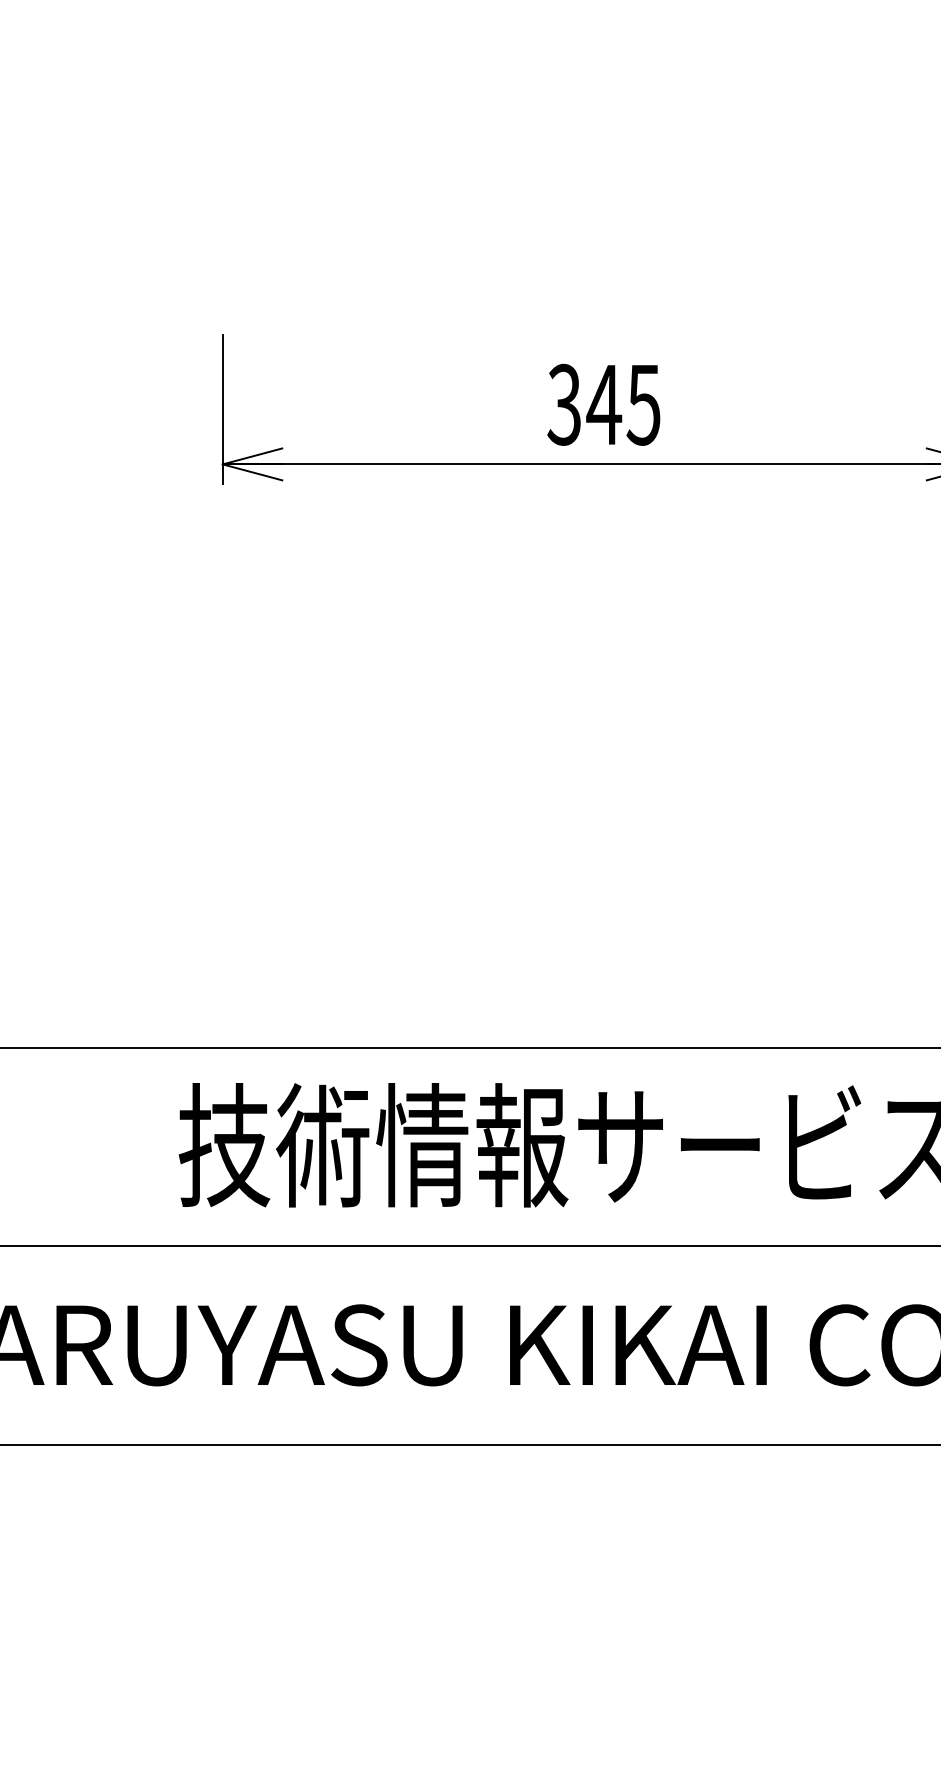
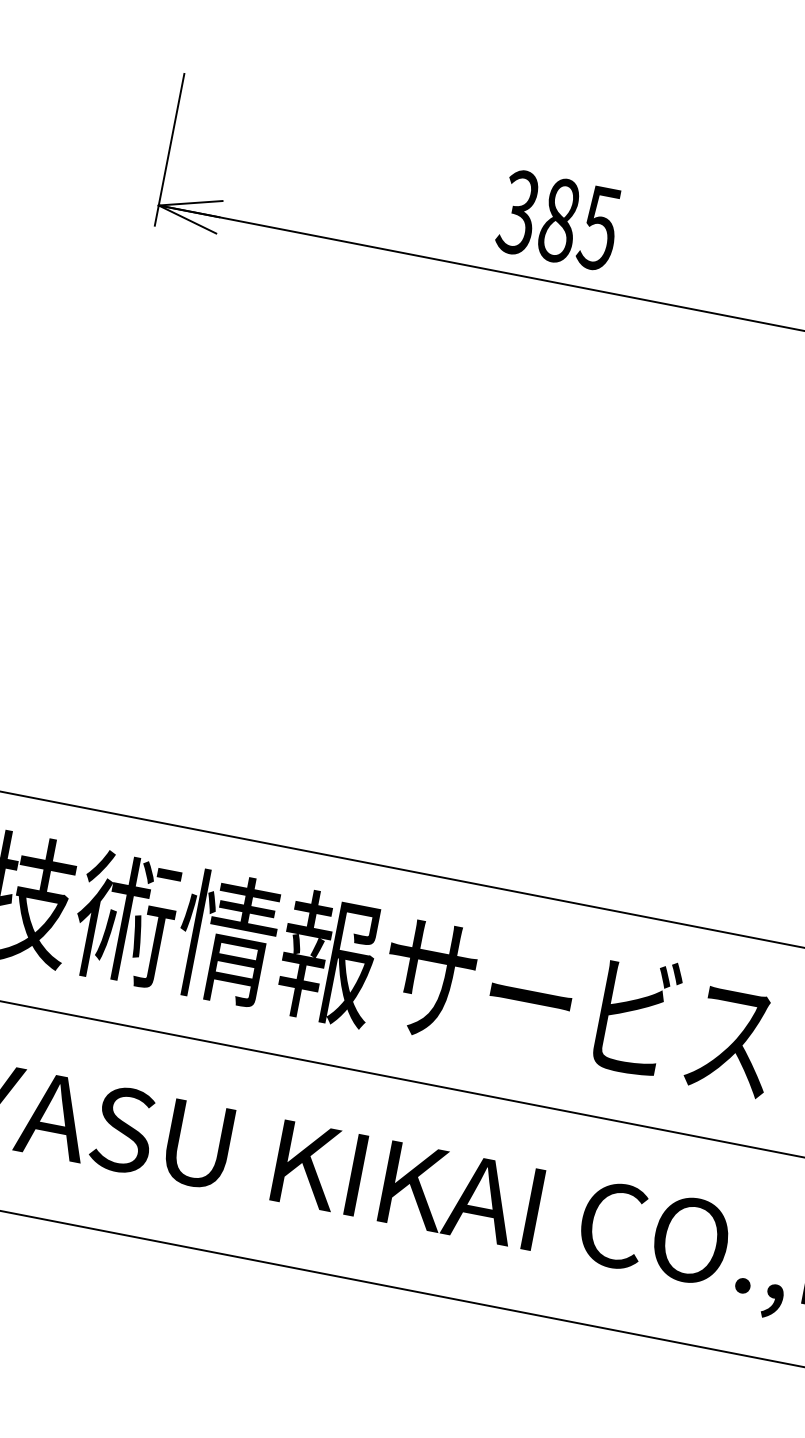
text: (604, 404) -> (559, 220), 345 -> 385

